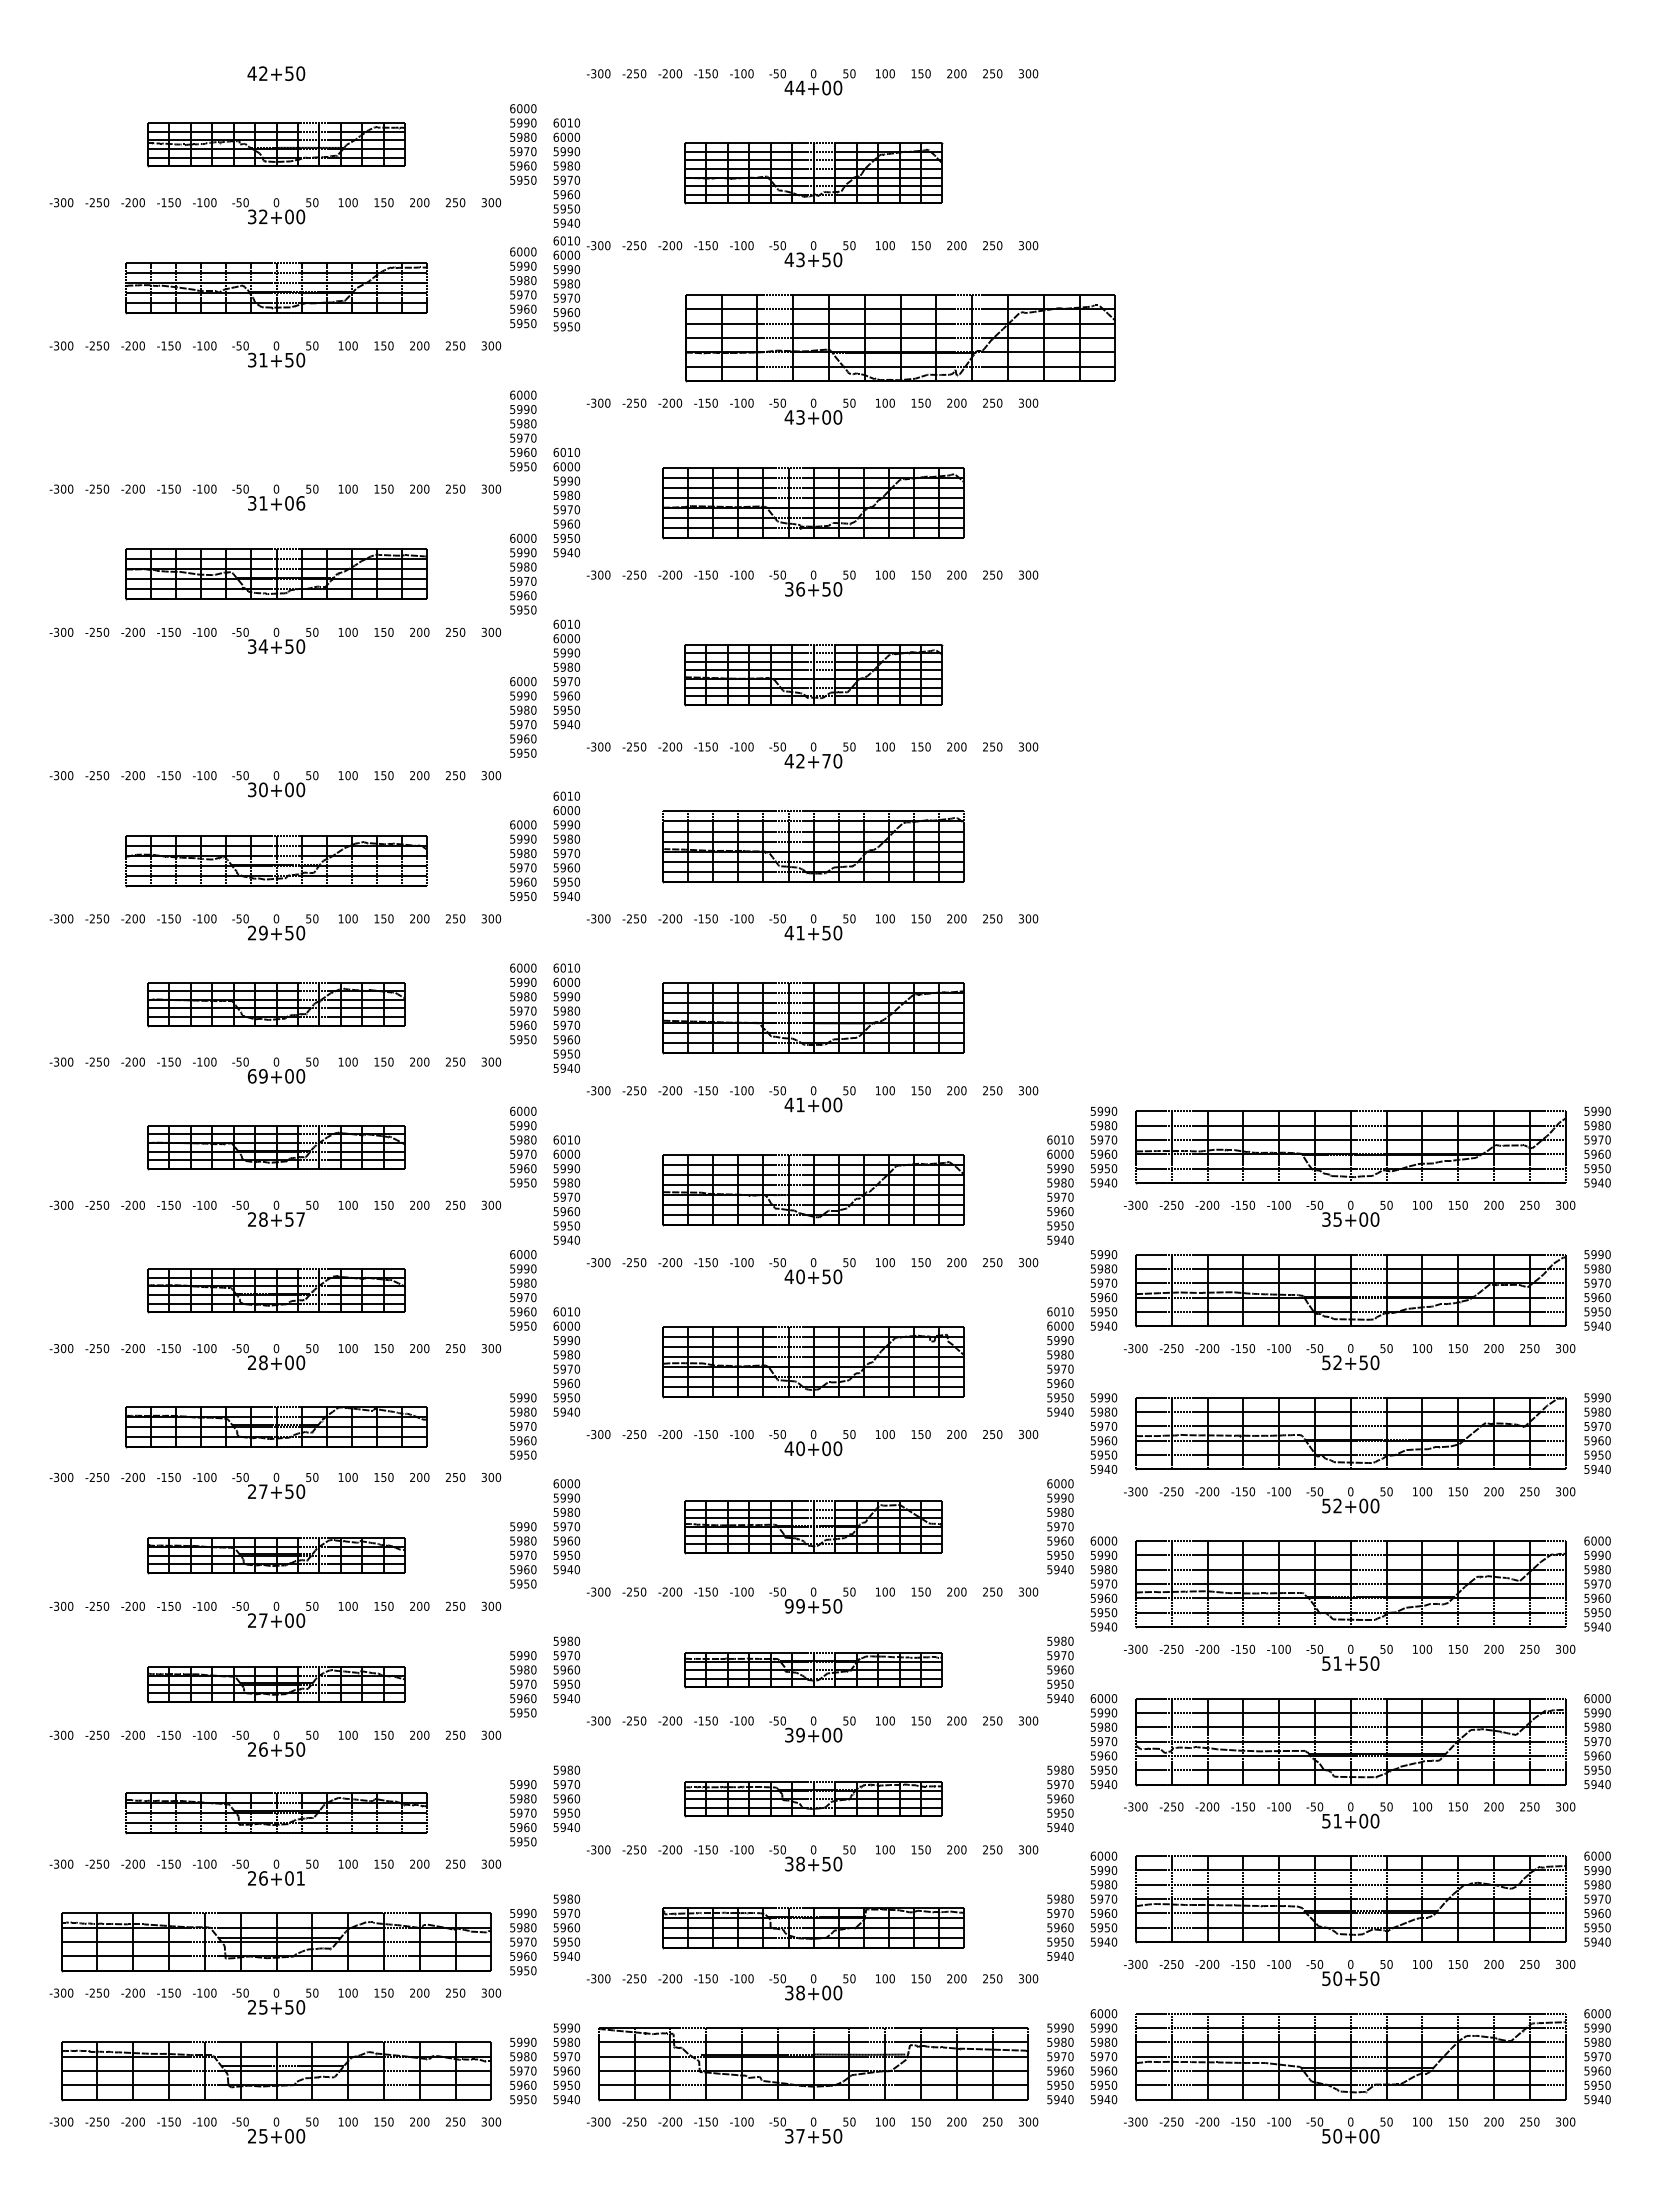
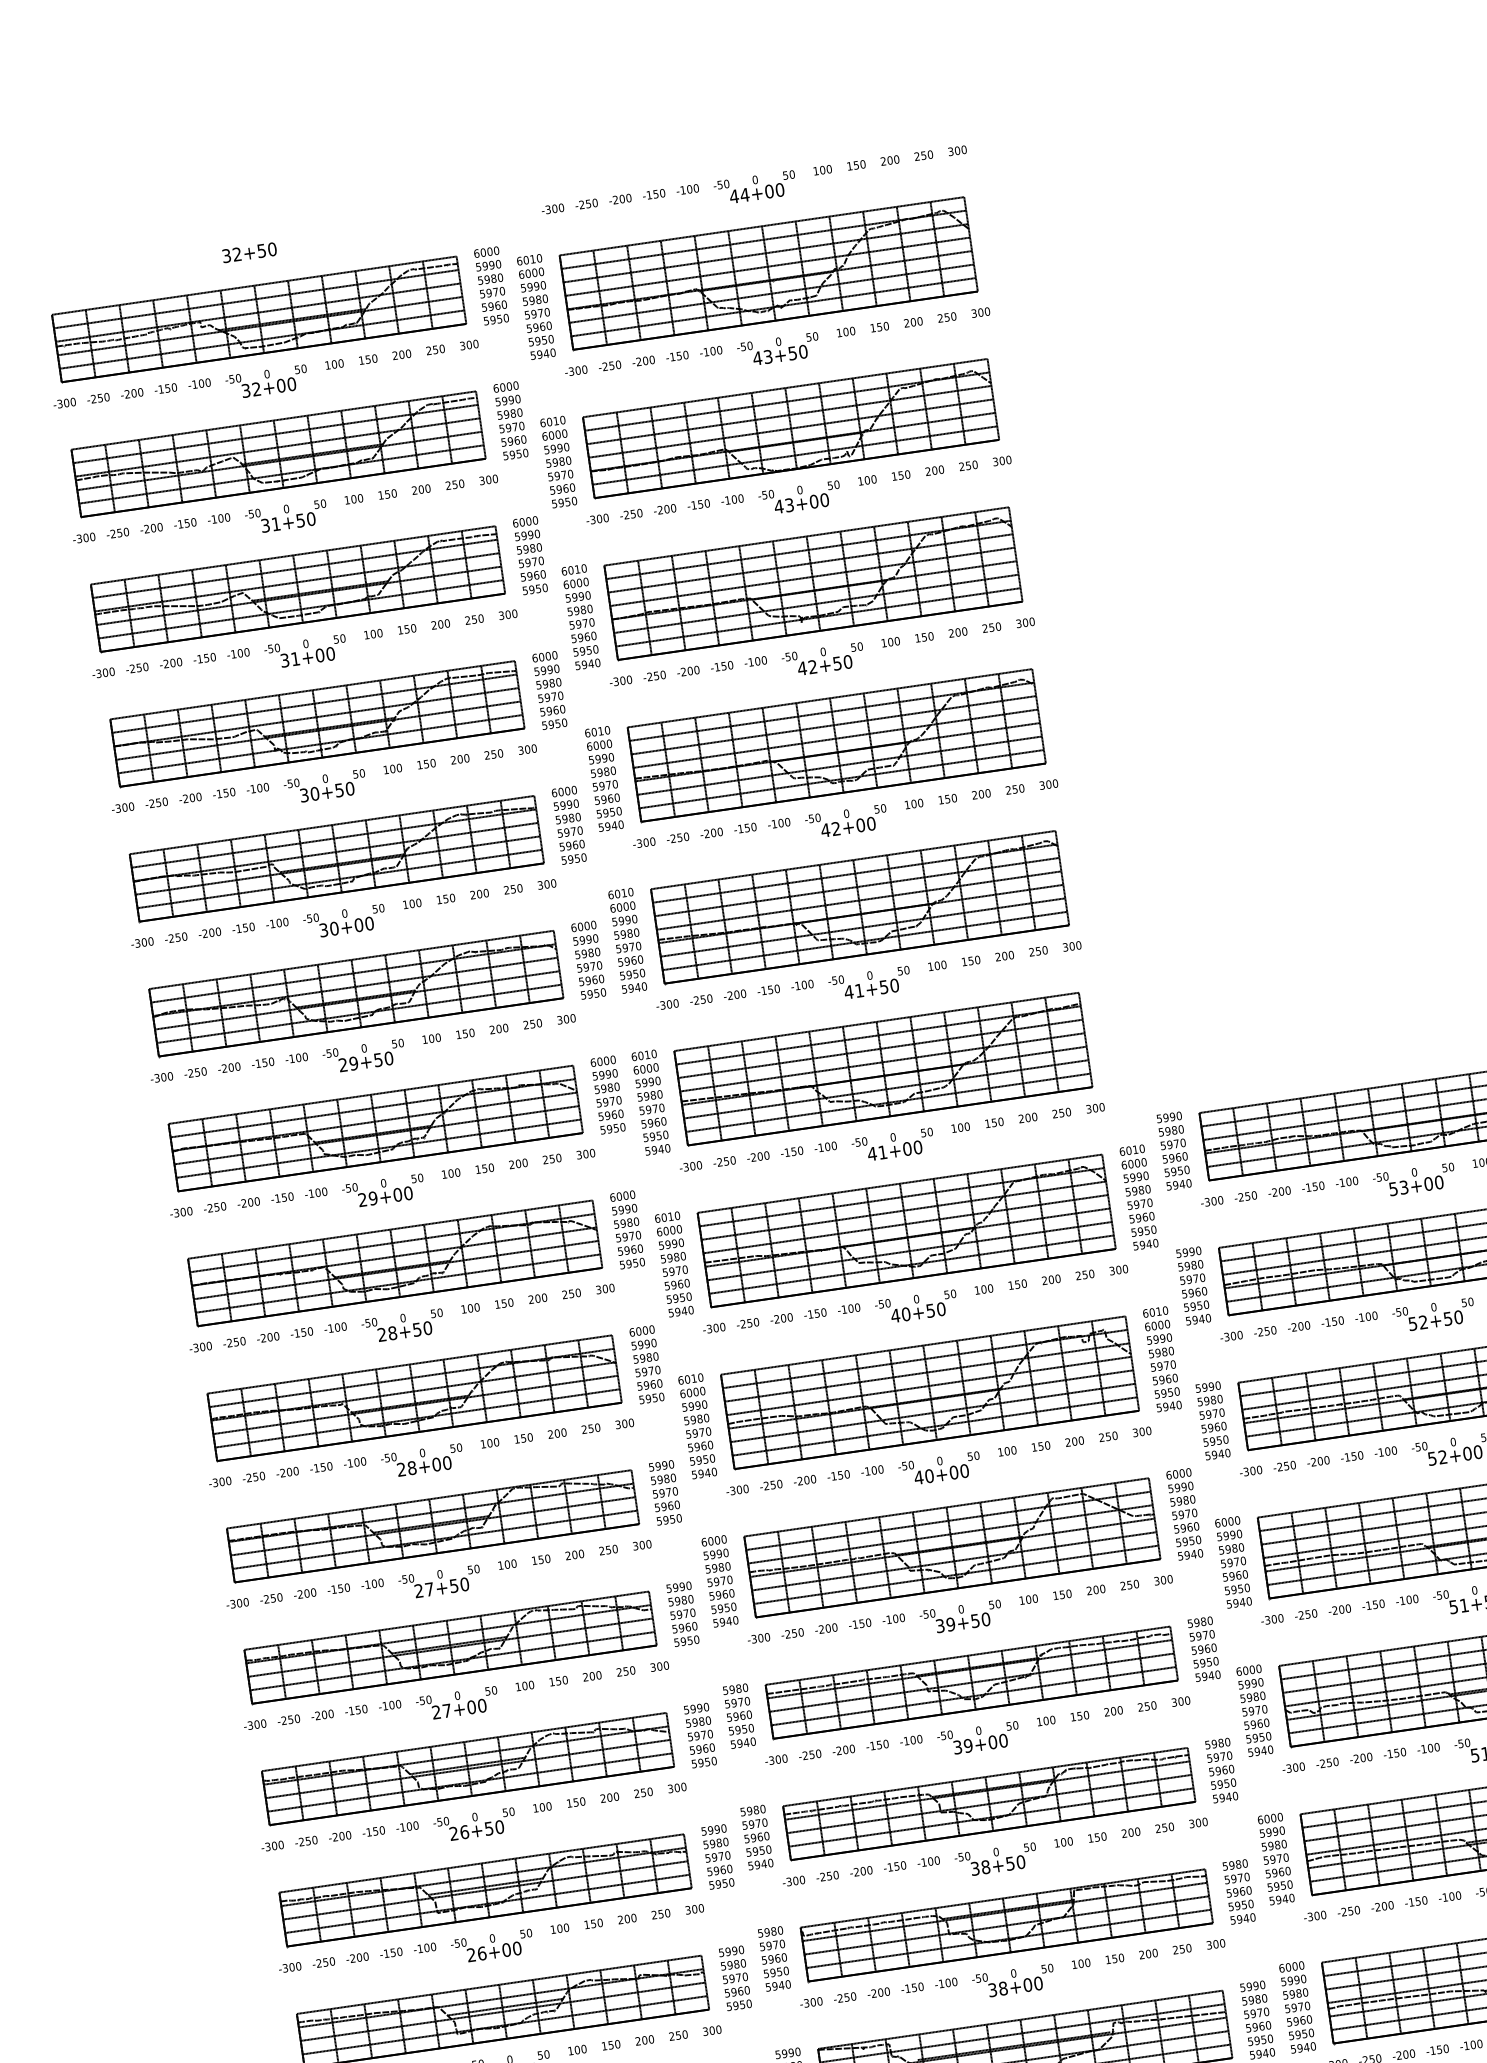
text: (251, 73) -> (226, 255), 42+50 -> 32+50
part: (276, 144) -> (259, 319), size x1.67
part: (813, 173) -> (768, 273), size x1.67
text: (566, 283) -> (558, 461), moved
part: (276, 288) -> (278, 454), size x1.43
part: (900, 338) -> (791, 429), moved
part: (276, 431) -> (298, 589), added
part: (813, 502) -> (813, 583), size x1.43
text: (300, 503) -> (330, 654), 31+06 -> 31+00
part: (276, 574) -> (317, 724), size x1.43
text: (794, 589) -> (807, 668), 36+50 -> 42+50
text: (263, 646) -> (315, 793), 34+50 -> 30+50
part: (813, 674) -> (836, 745), size x1.67
part: (276, 717) -> (336, 858), added
text: (826, 760) -> (860, 824), 42+70 -> 42+00
part: (813, 846) -> (859, 907), size x1.43
part: (276, 861) -> (356, 994), size x1.43
part: (276, 1004) -> (375, 1129), size x1.67
part: (813, 1018) -> (883, 1069), size x1.43
text: (251, 1076) -> (362, 1200), 69+00 -> 29+00
part: (276, 1147) -> (395, 1263), size x1.67
part: (813, 1190) -> (906, 1231), size x1.43
text: (300, 1219) -> (427, 1328), 28+57 -> 28+50
text: (1331, 1219) -> (1398, 1188), 35+00 -> 53+00
part: (276, 1290) -> (414, 1398), size x1.67
part: (813, 1362) -> (929, 1393), size x1.43
part: (276, 1426) -> (433, 1526), size x1.43
part: (813, 1527) -> (952, 1548), size x1.67
part: (276, 1555) -> (450, 1647), size x1.67
text: (788, 1606) -> (939, 1626), 99+50 -> 39+50
part: (813, 1670) -> (971, 1683), size x1.67
part: (276, 1684) -> (468, 1769), size x1.67
part: (813, 1799) -> (989, 1804), size x1.67
part: (276, 1813) -> (485, 1890), size x1.43
text: (300, 1878) -> (517, 1948), 26+01 -> 26+00
part: (813, 1927) -> (1006, 1925), size x1.43

